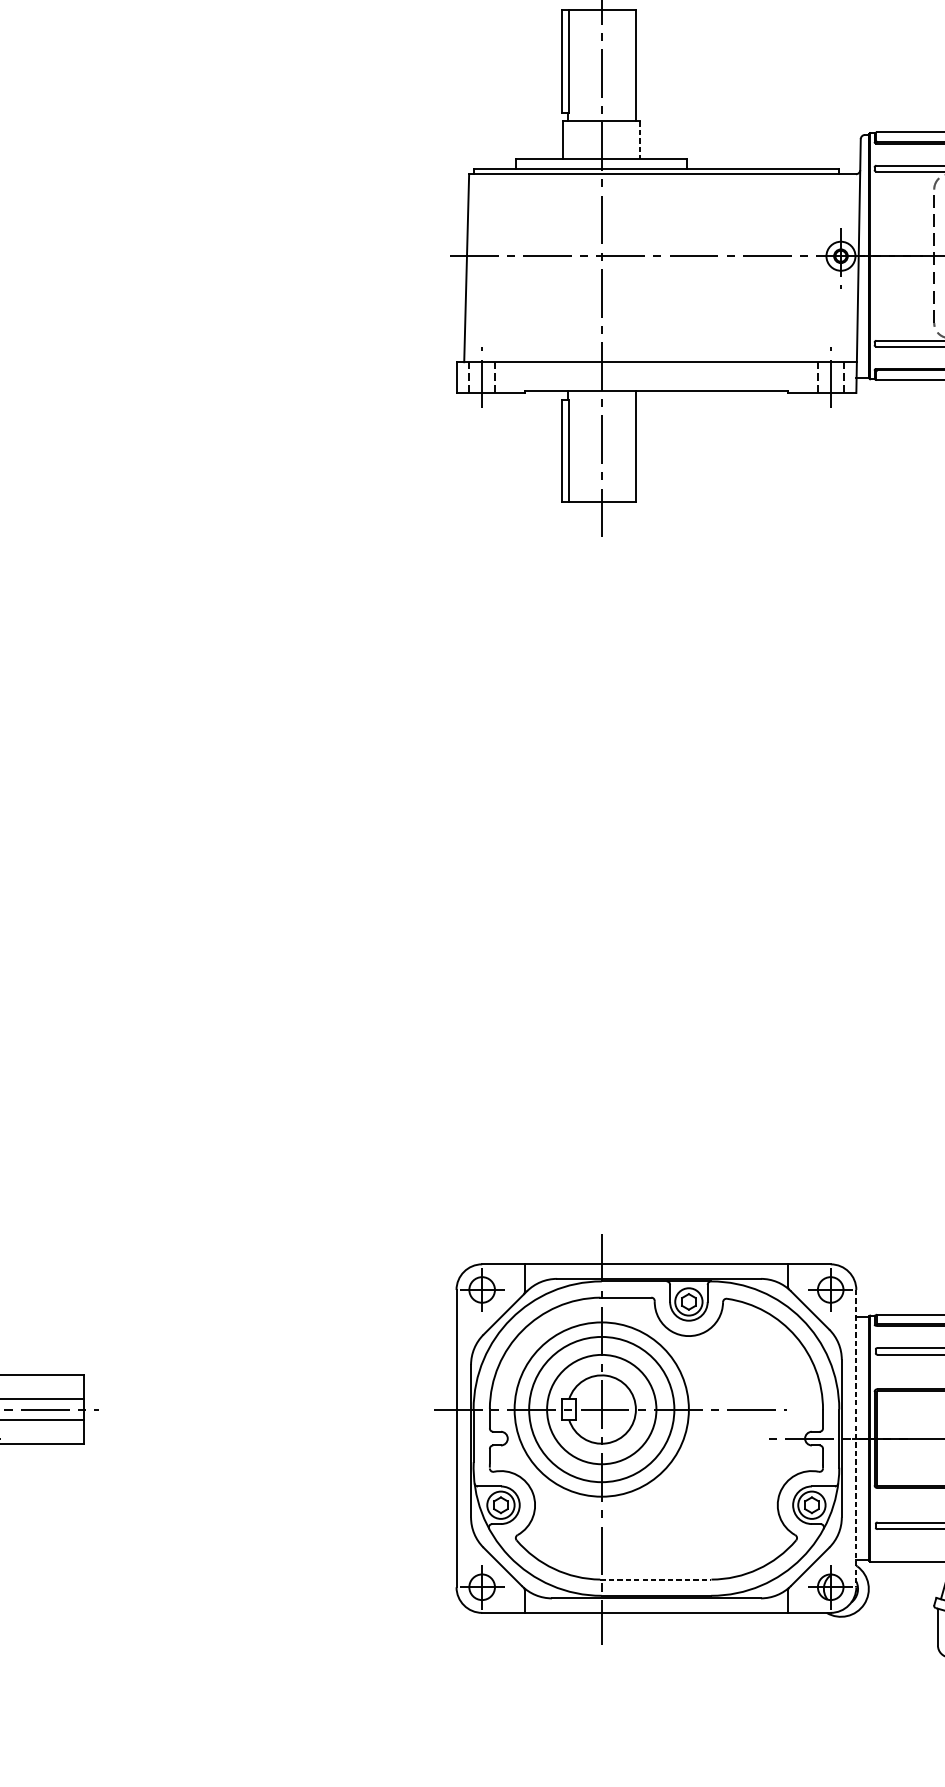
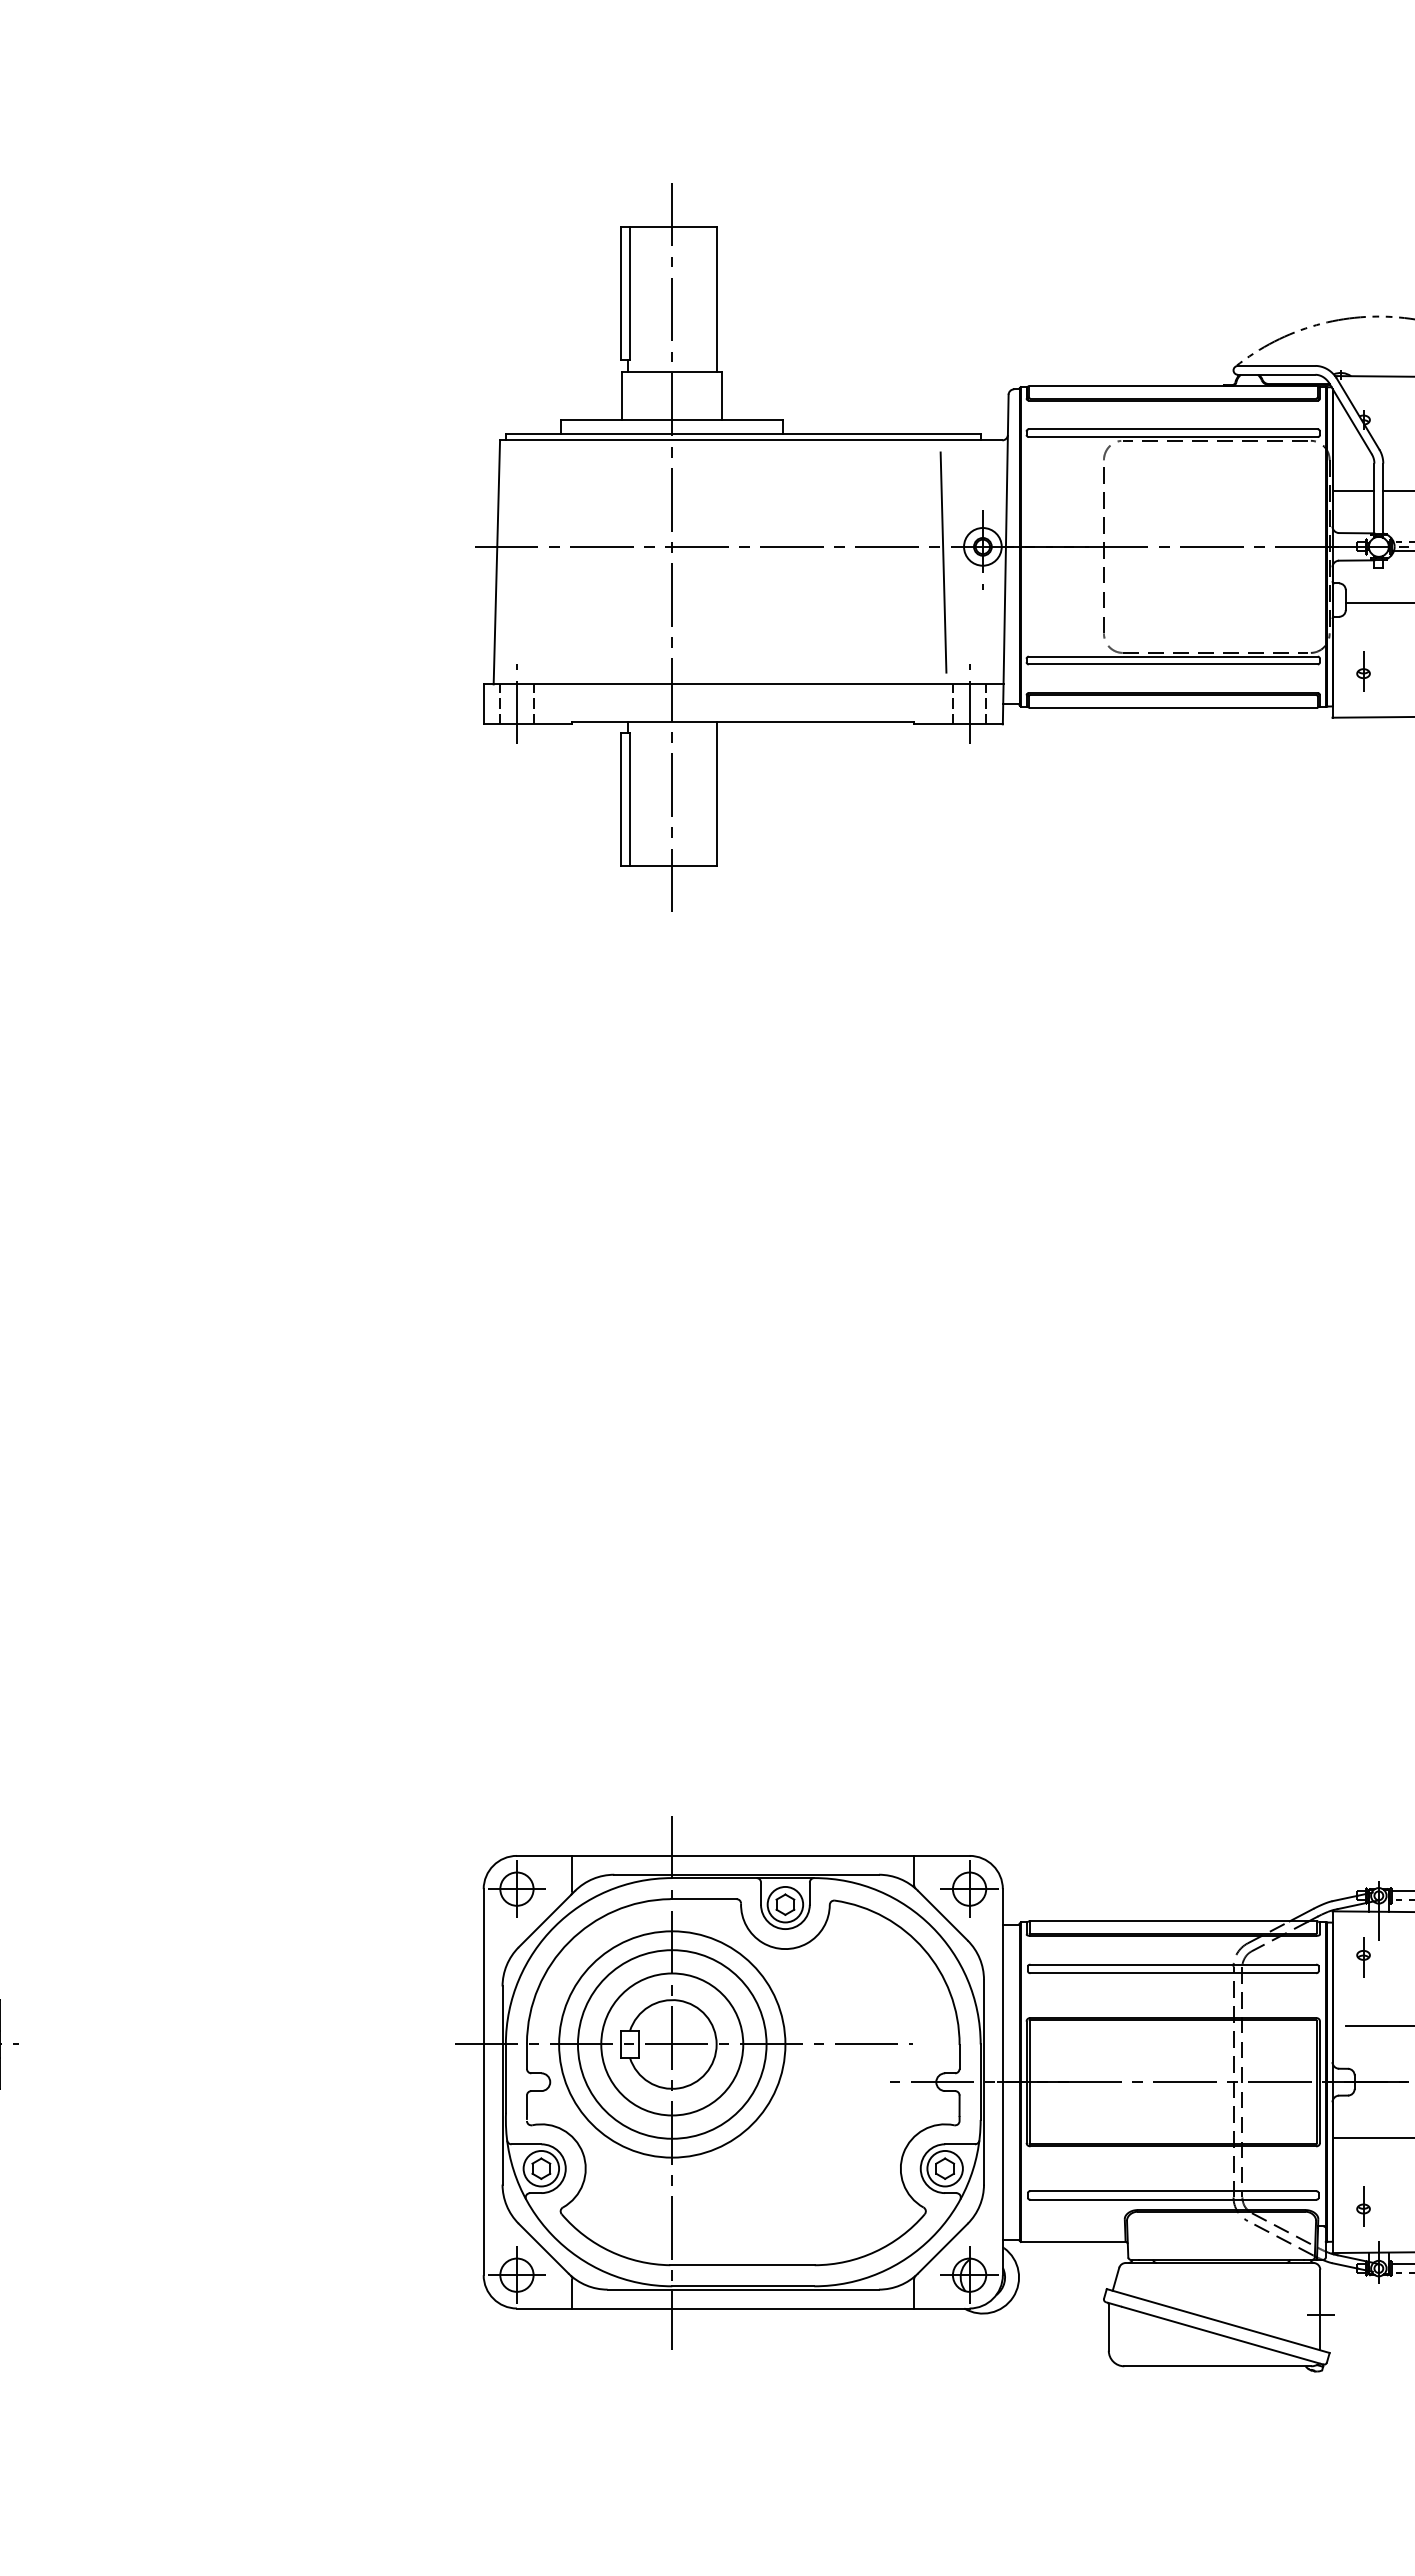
line: (640, 140) -> (722, 396), dashed -> solid
line: (810, 268) -> (943, 562), added
line: (856, 1438) -> (1002, 2082), dashed -> solid
line: (655, 1579) -> (742, 2265), dashed -> solid

